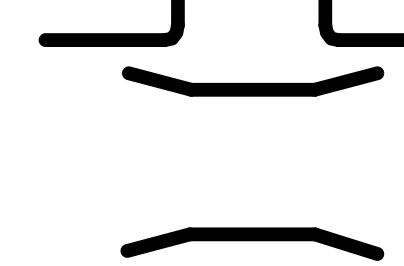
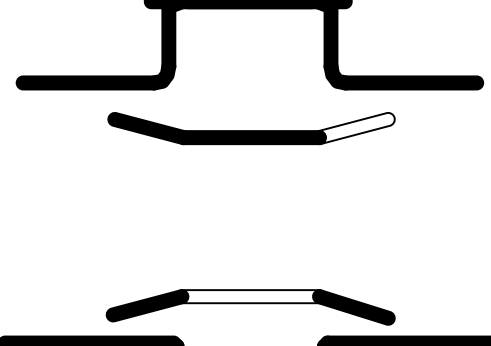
fill: (345, 81) -> (353, 128), removed
fill: (252, 234) -> (250, 296), removed

